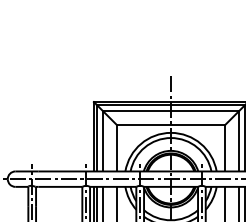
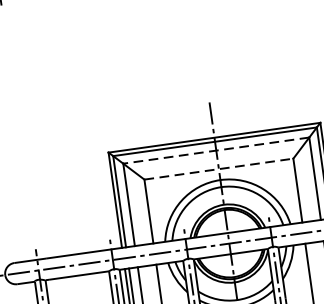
line: (171, 111) -> (216, 150), solid -> dashed
line: (171, 124) -> (219, 168), solid -> dashed

